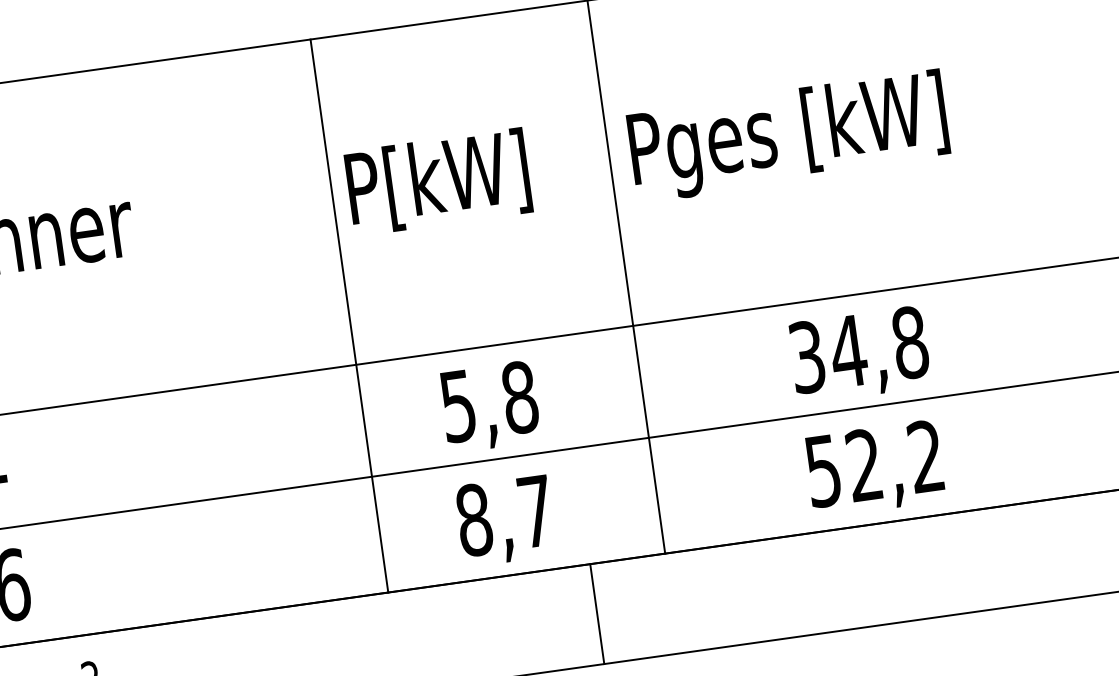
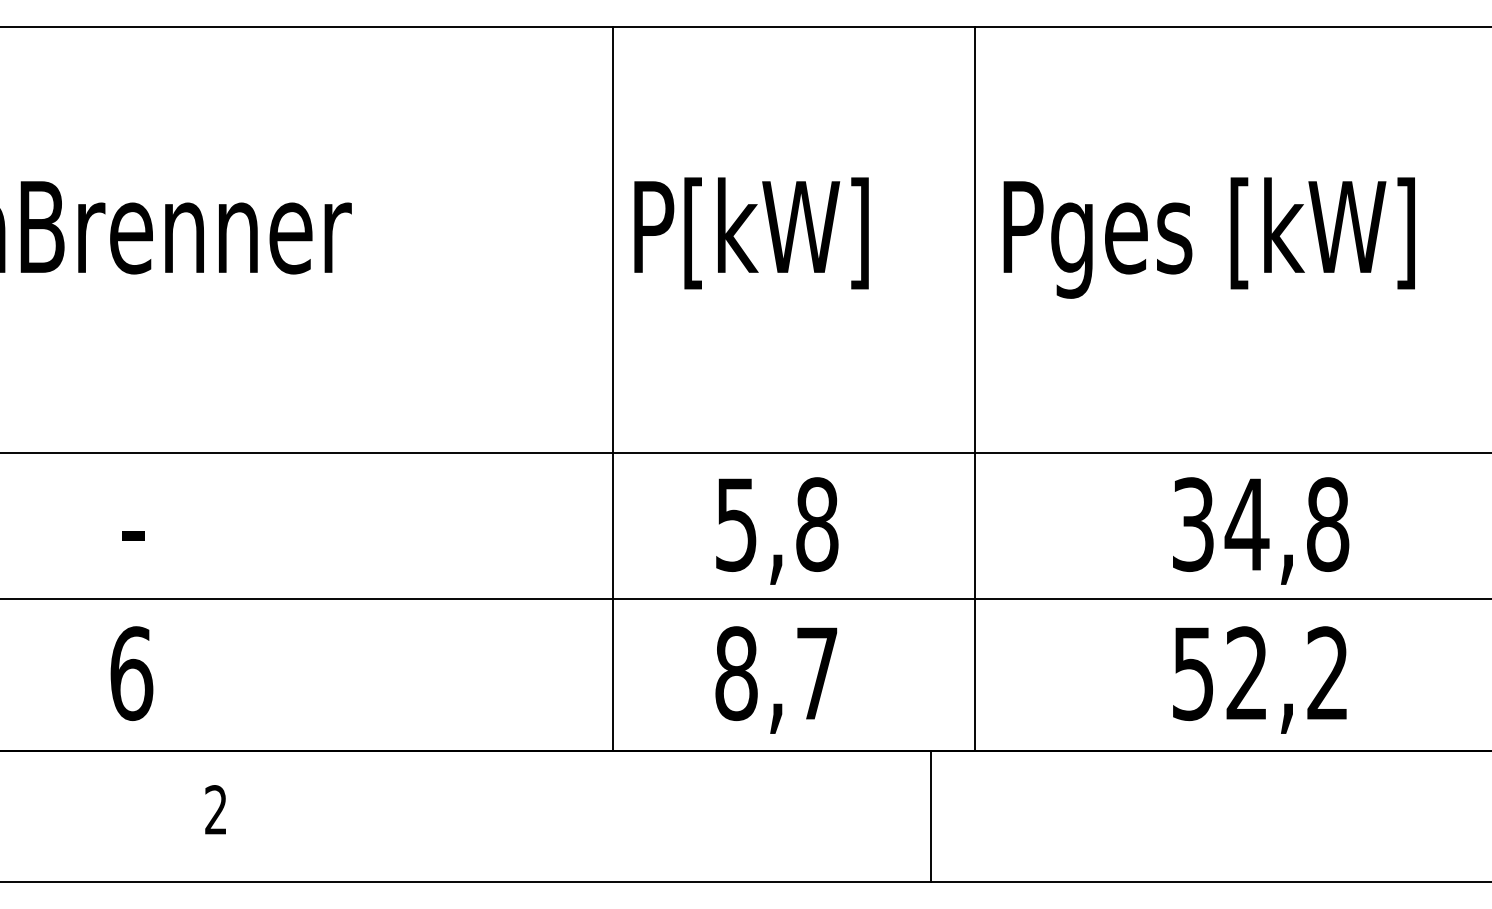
line: (597, 614) -> (931, 816), moved

